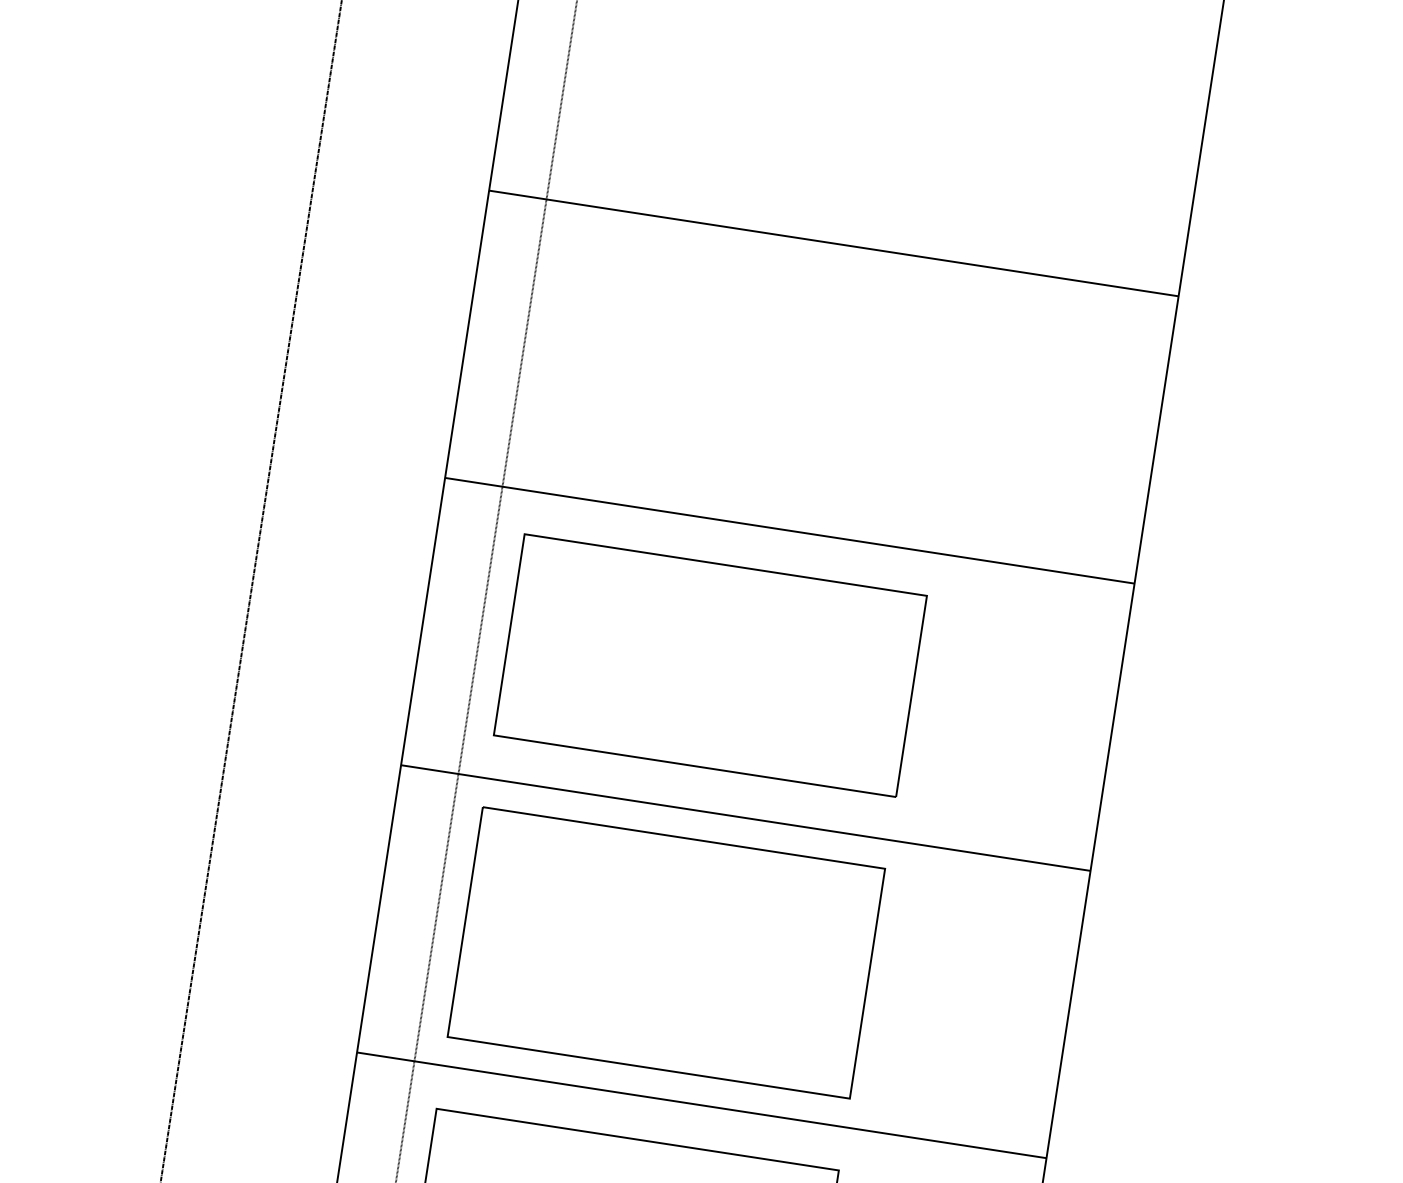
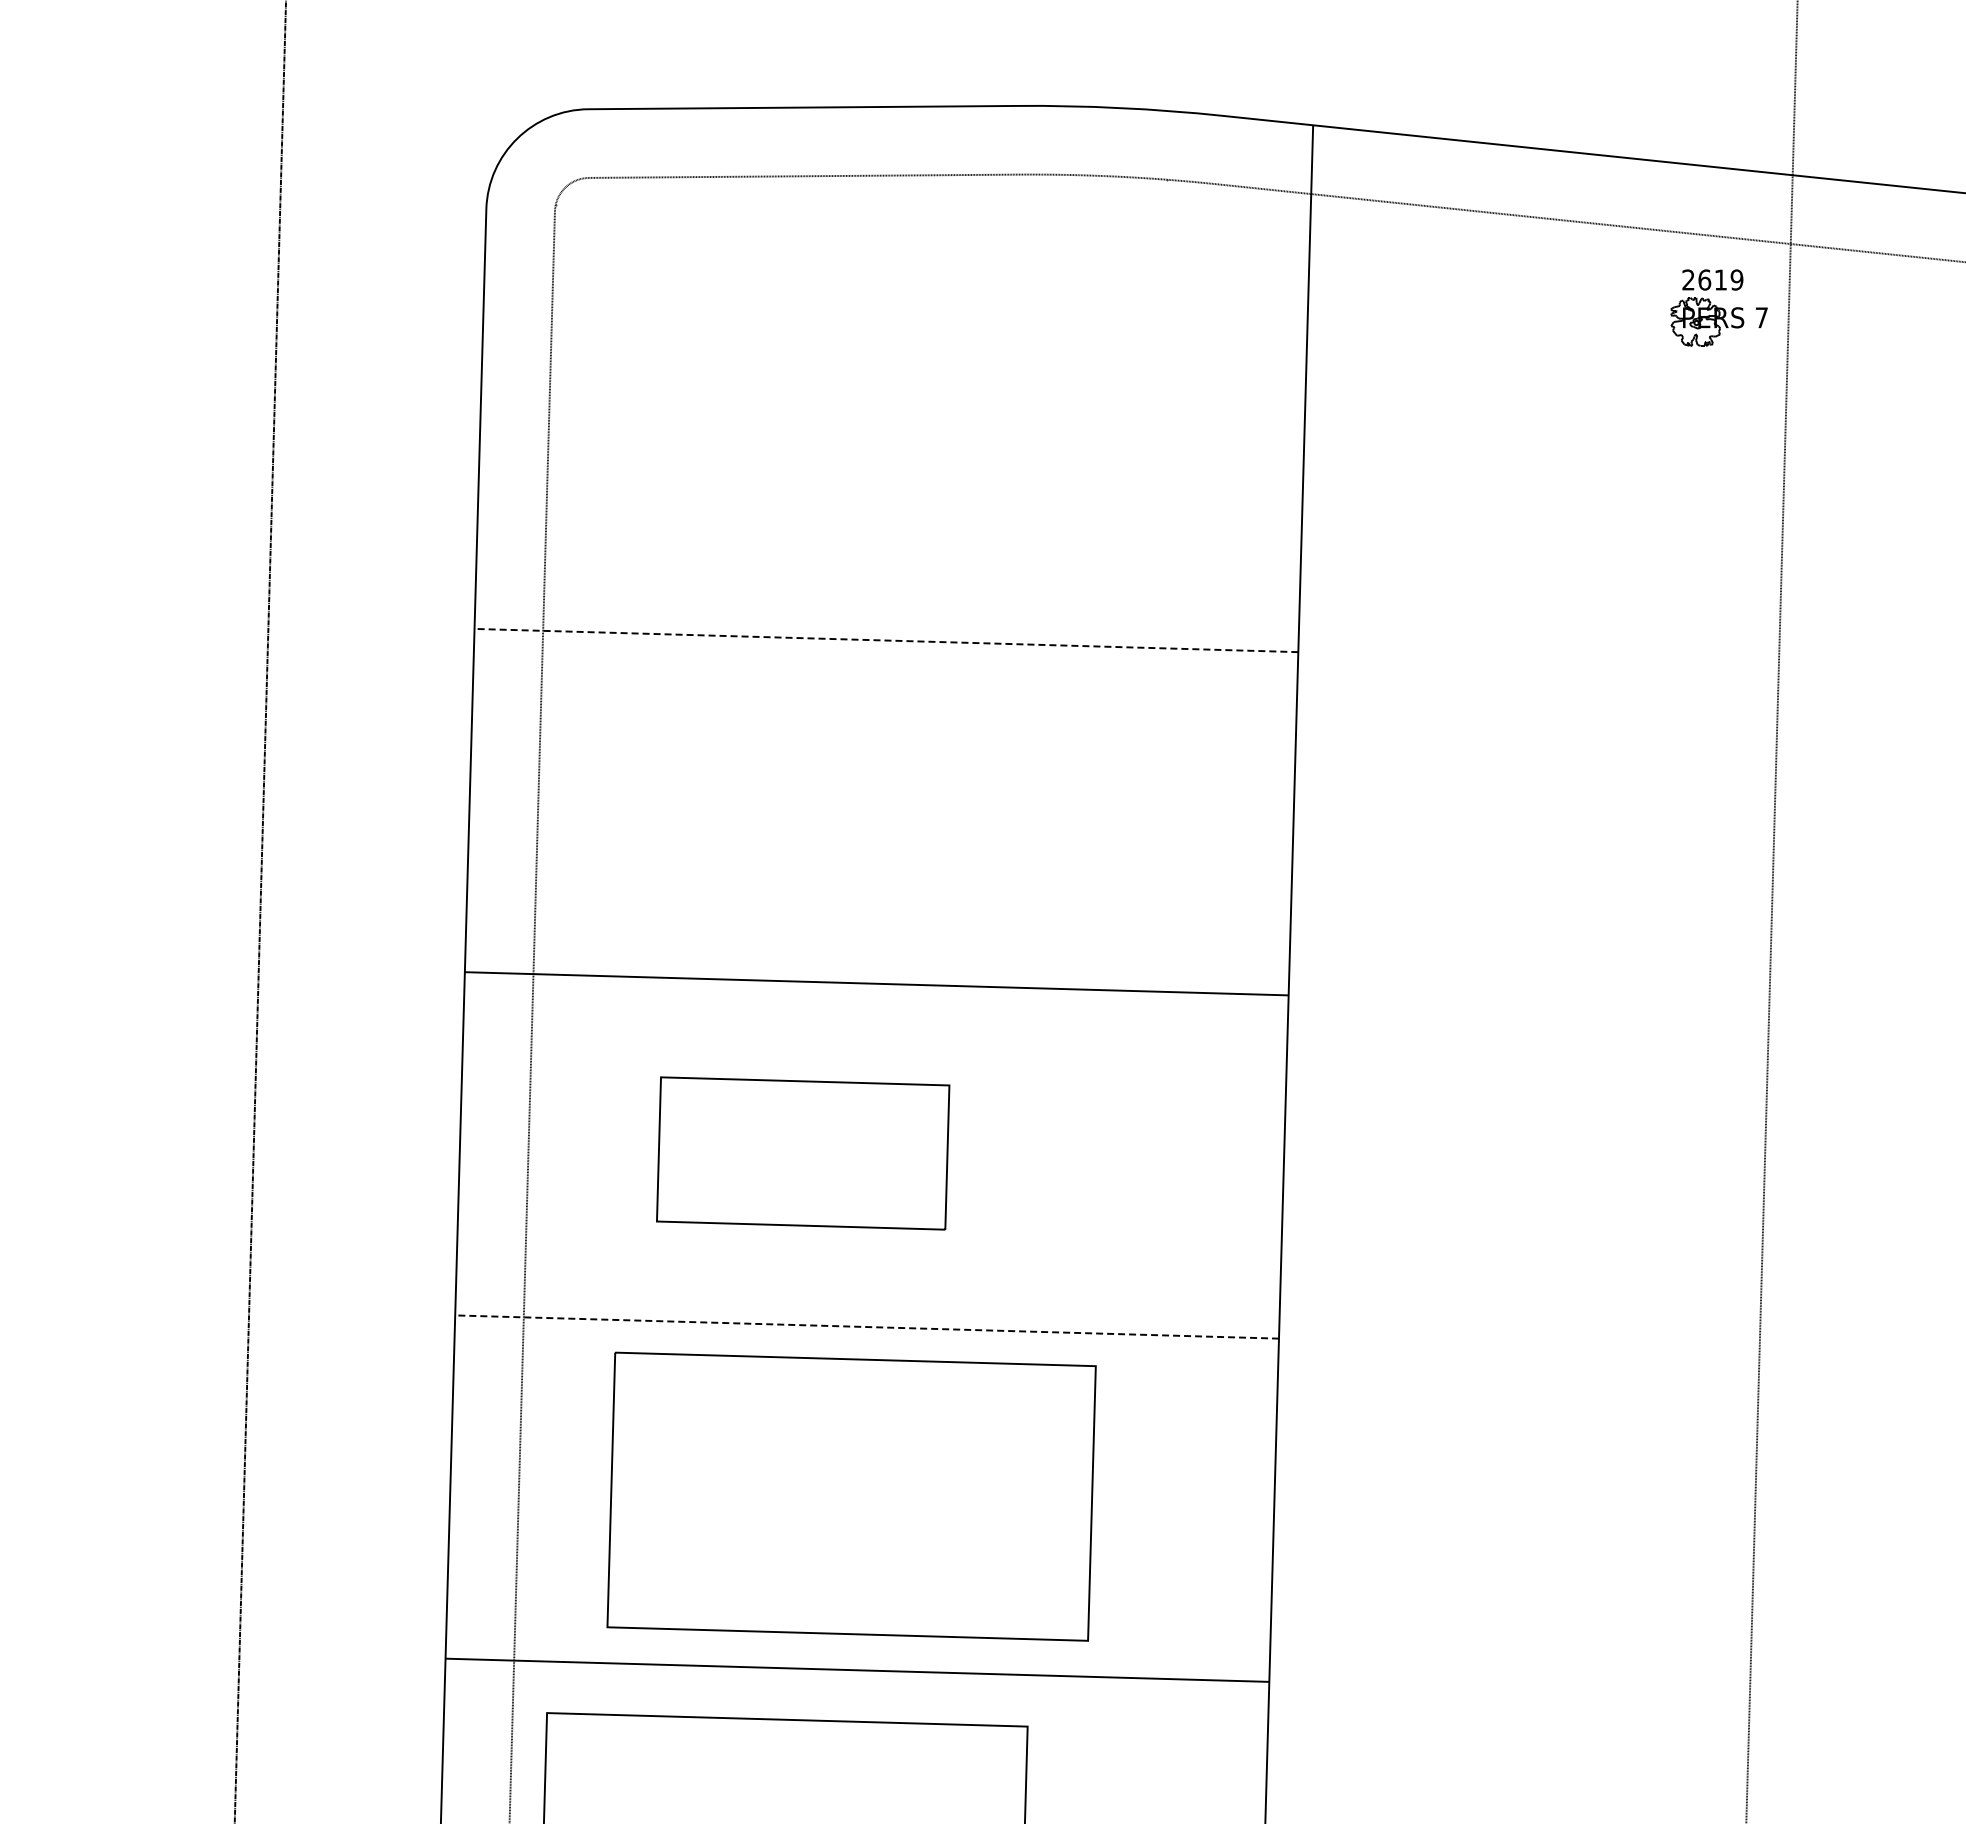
line: (833, 243) -> (885, 640), solid -> dashed
part: (709, 665) -> (802, 1153), size x0.6
line: (745, 818) -> (866, 1327), solid -> dashed
part: (666, 952) -> (851, 1496), moved

